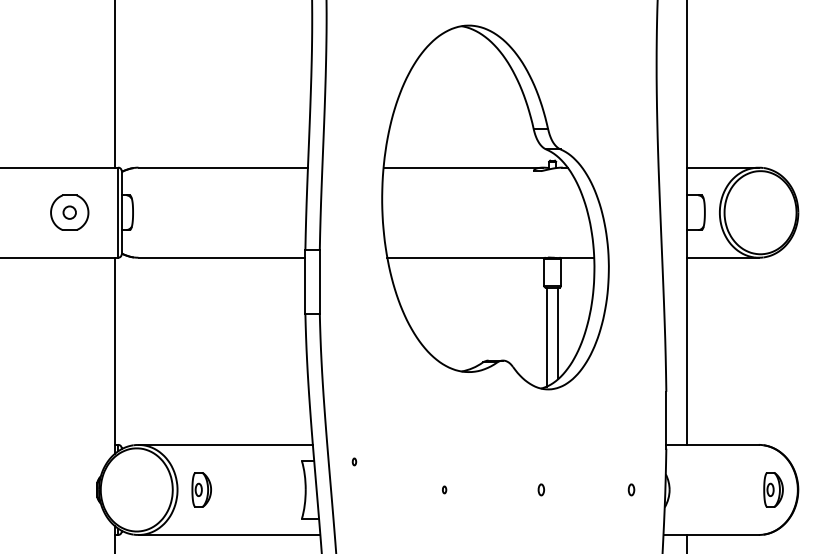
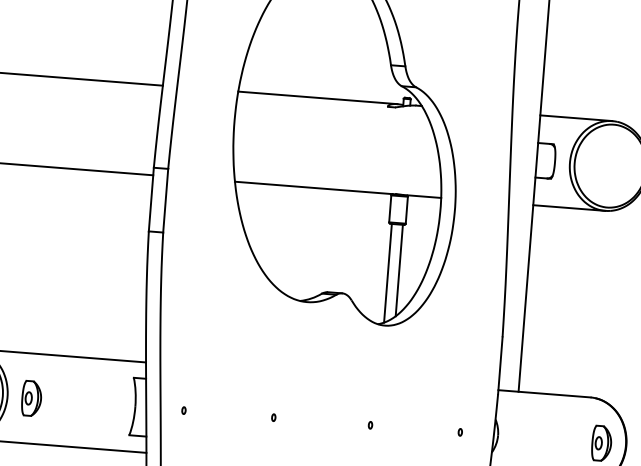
part: (354, 461) -> (184, 410), moved
part: (541, 489) -> (370, 424), size x0.62
part: (631, 489) -> (460, 431), size x0.62

